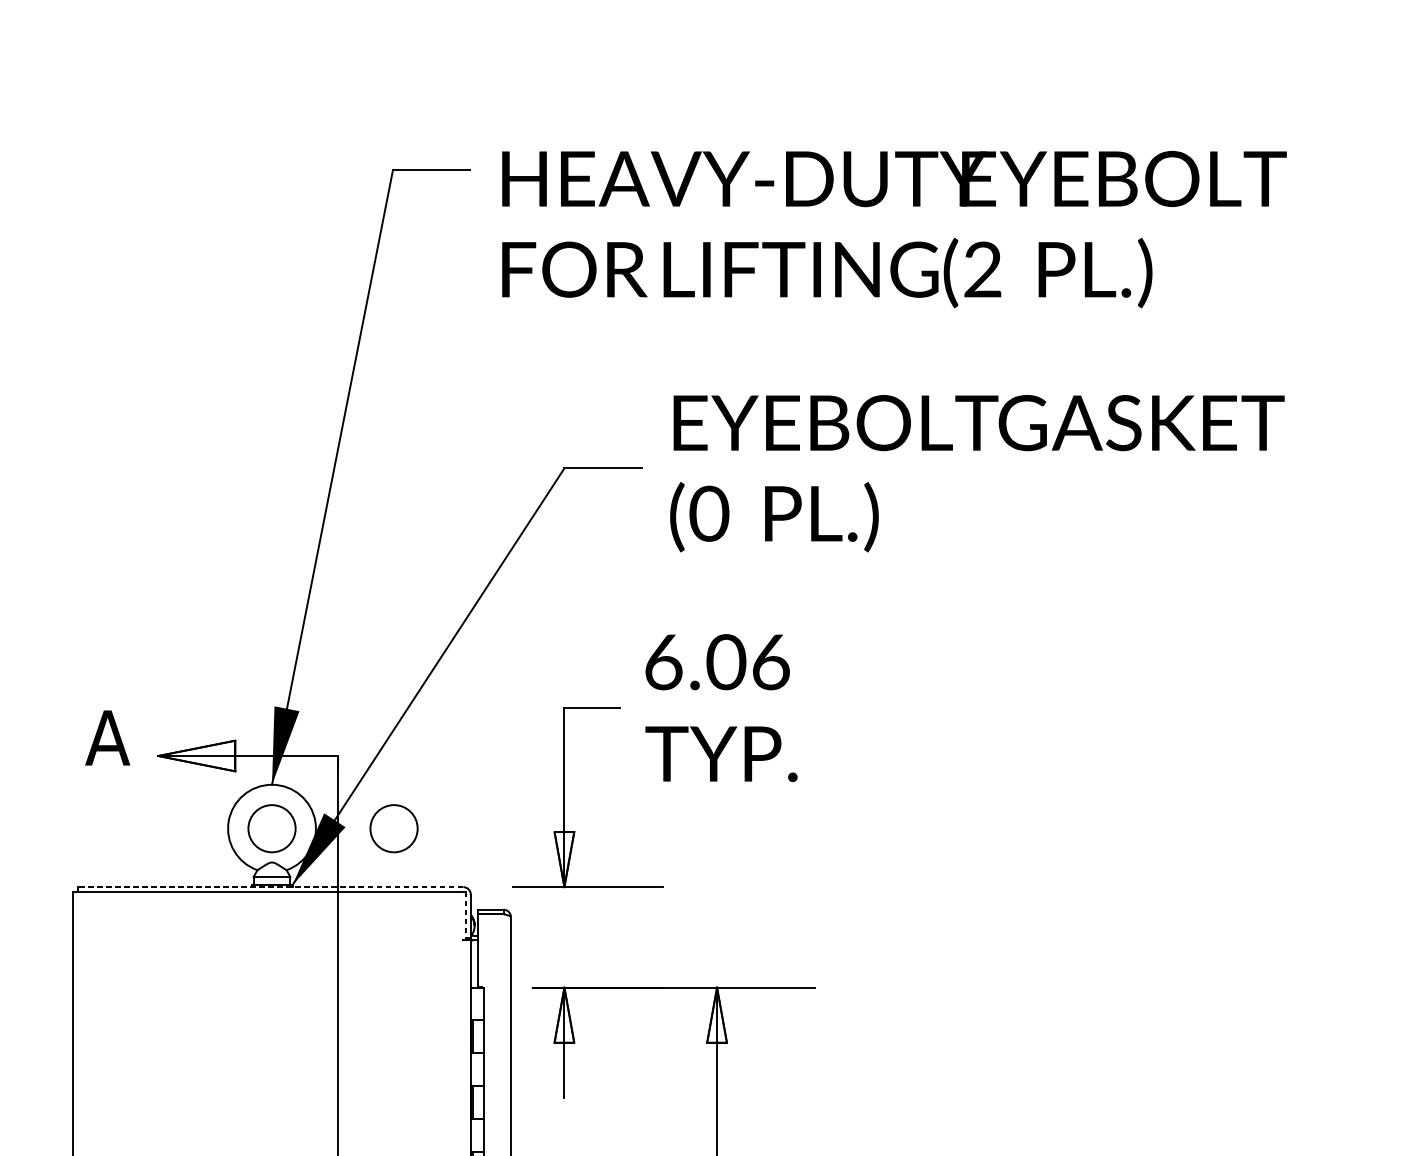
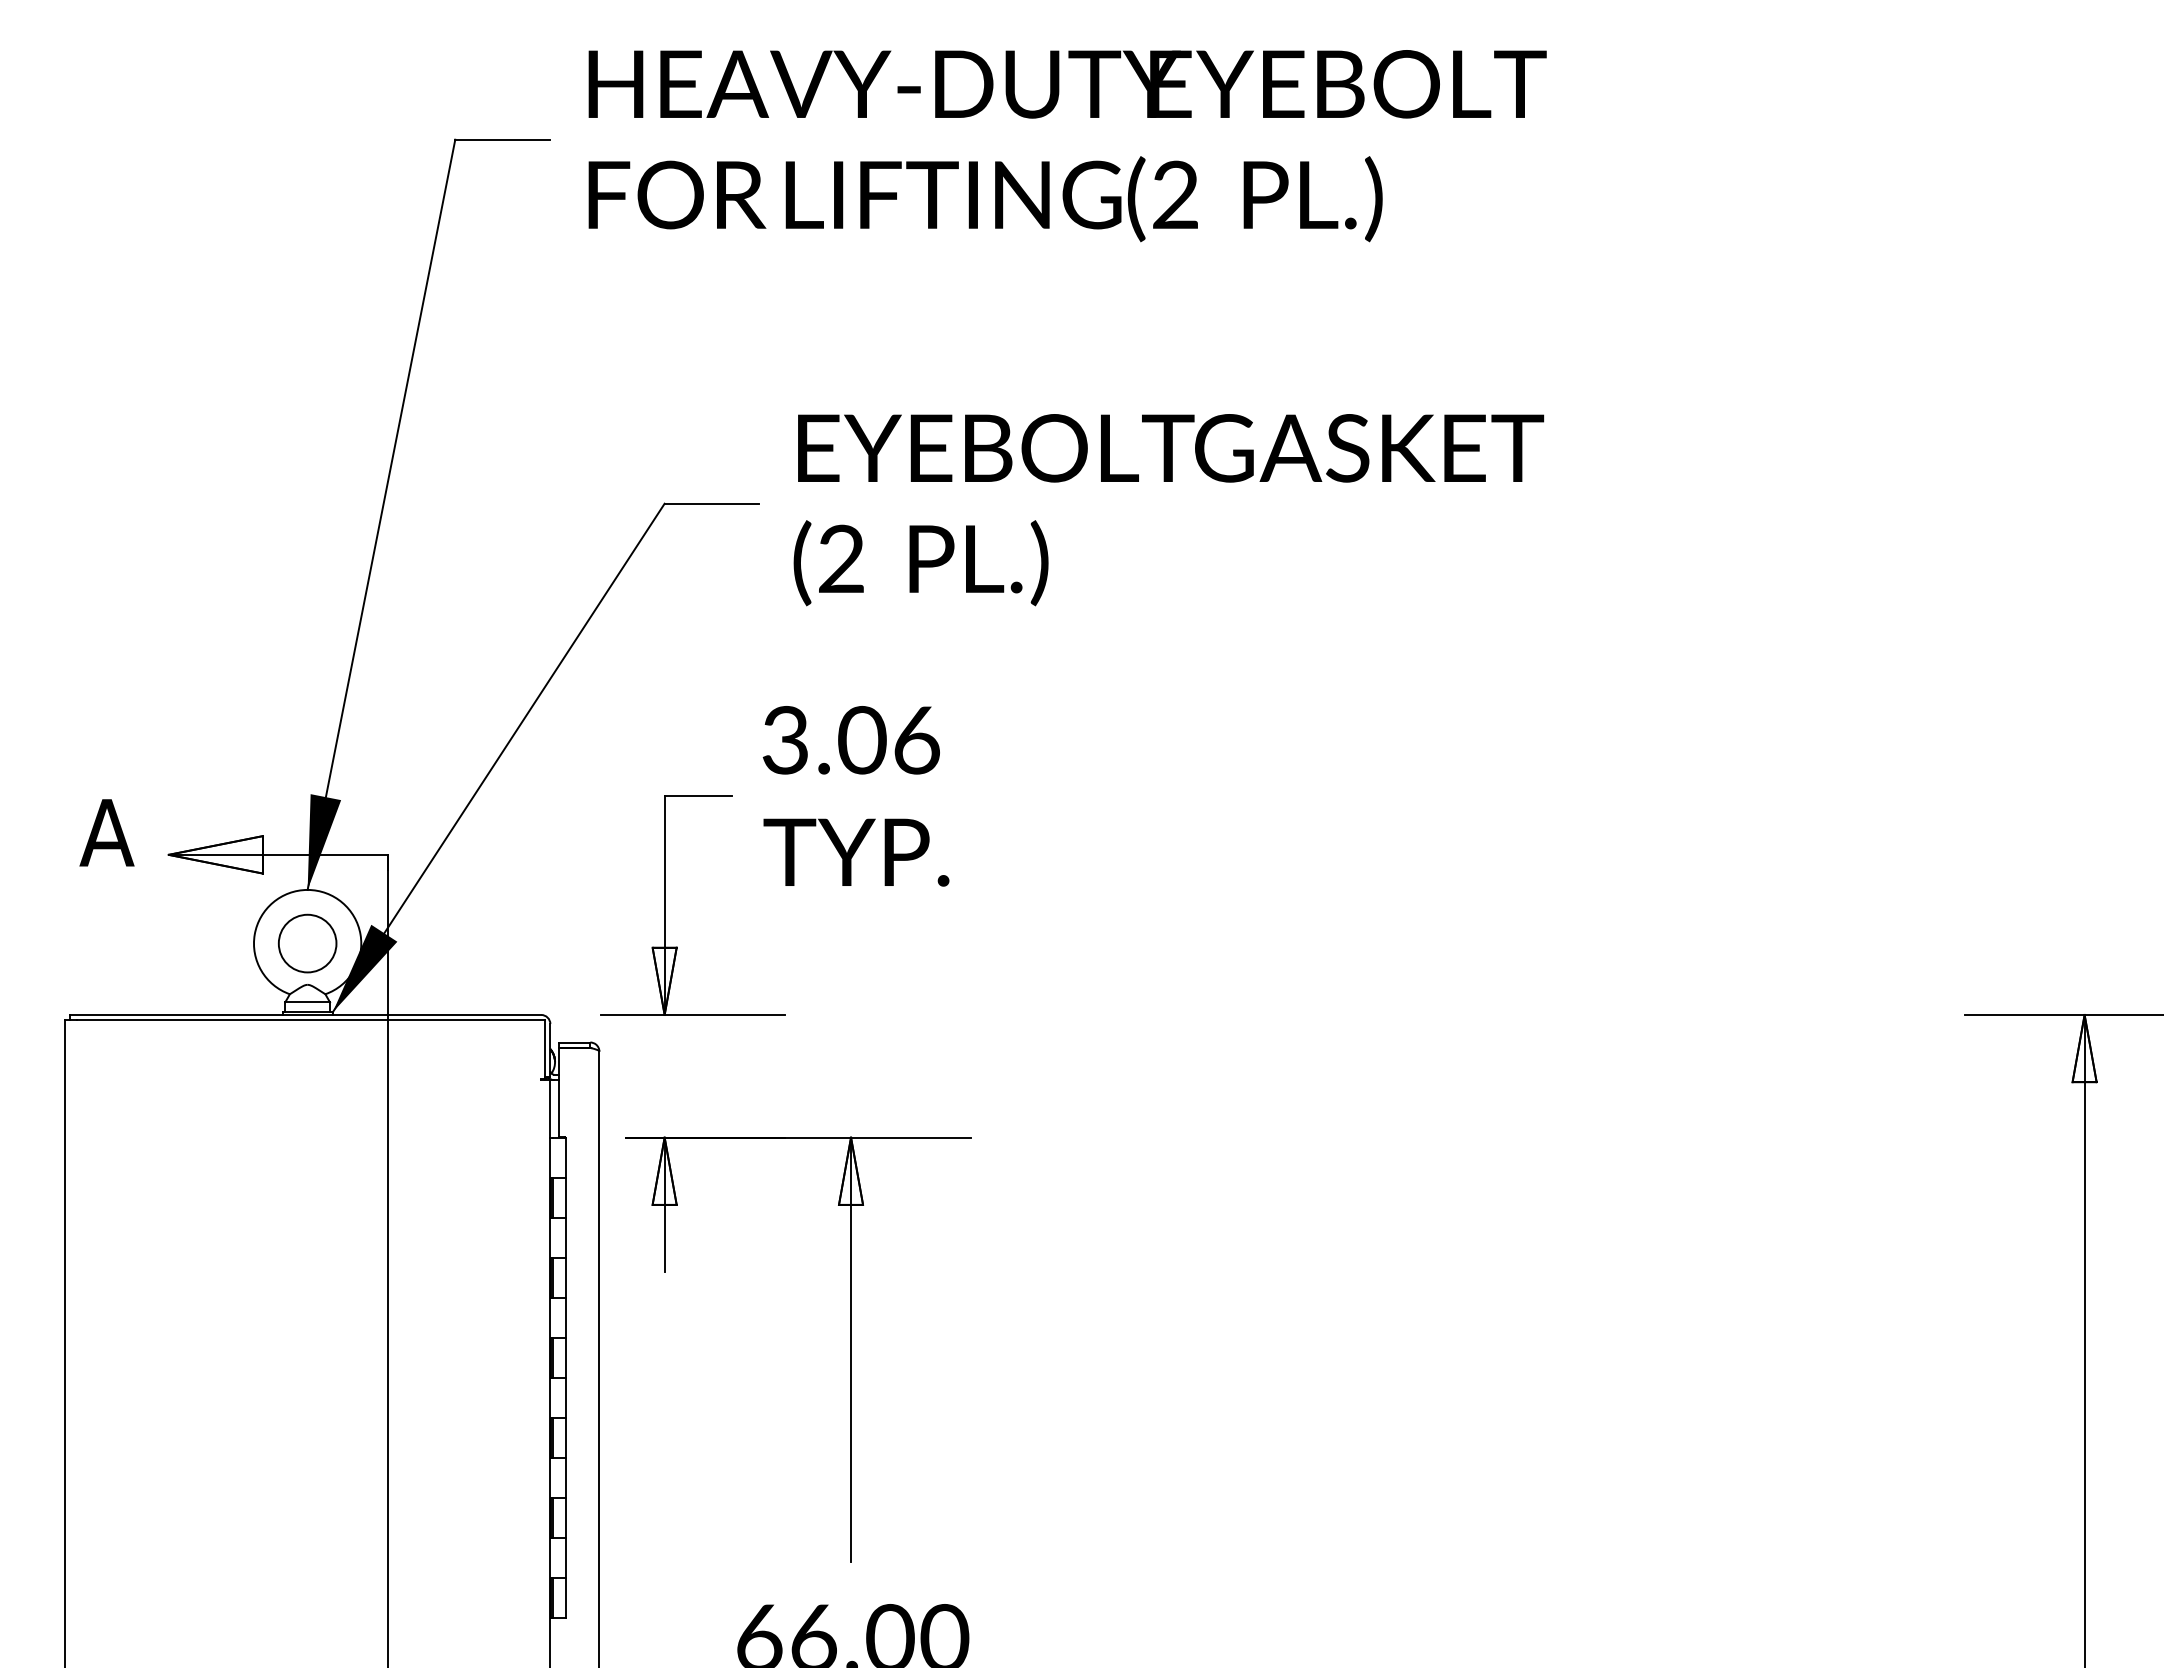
text: (894, 229) -> (1067, 146), moved
text: (709, 514) -> (841, 559), (0 -> (2
text: (663, 662) -> (785, 740), 6.06 -> 3.06
circle: (393, 828) -> (456, 943), removed
line: (270, 886) -> (305, 1014), dashed -> solid
line: (466, 915) -> (545, 1049), dashed -> solid

